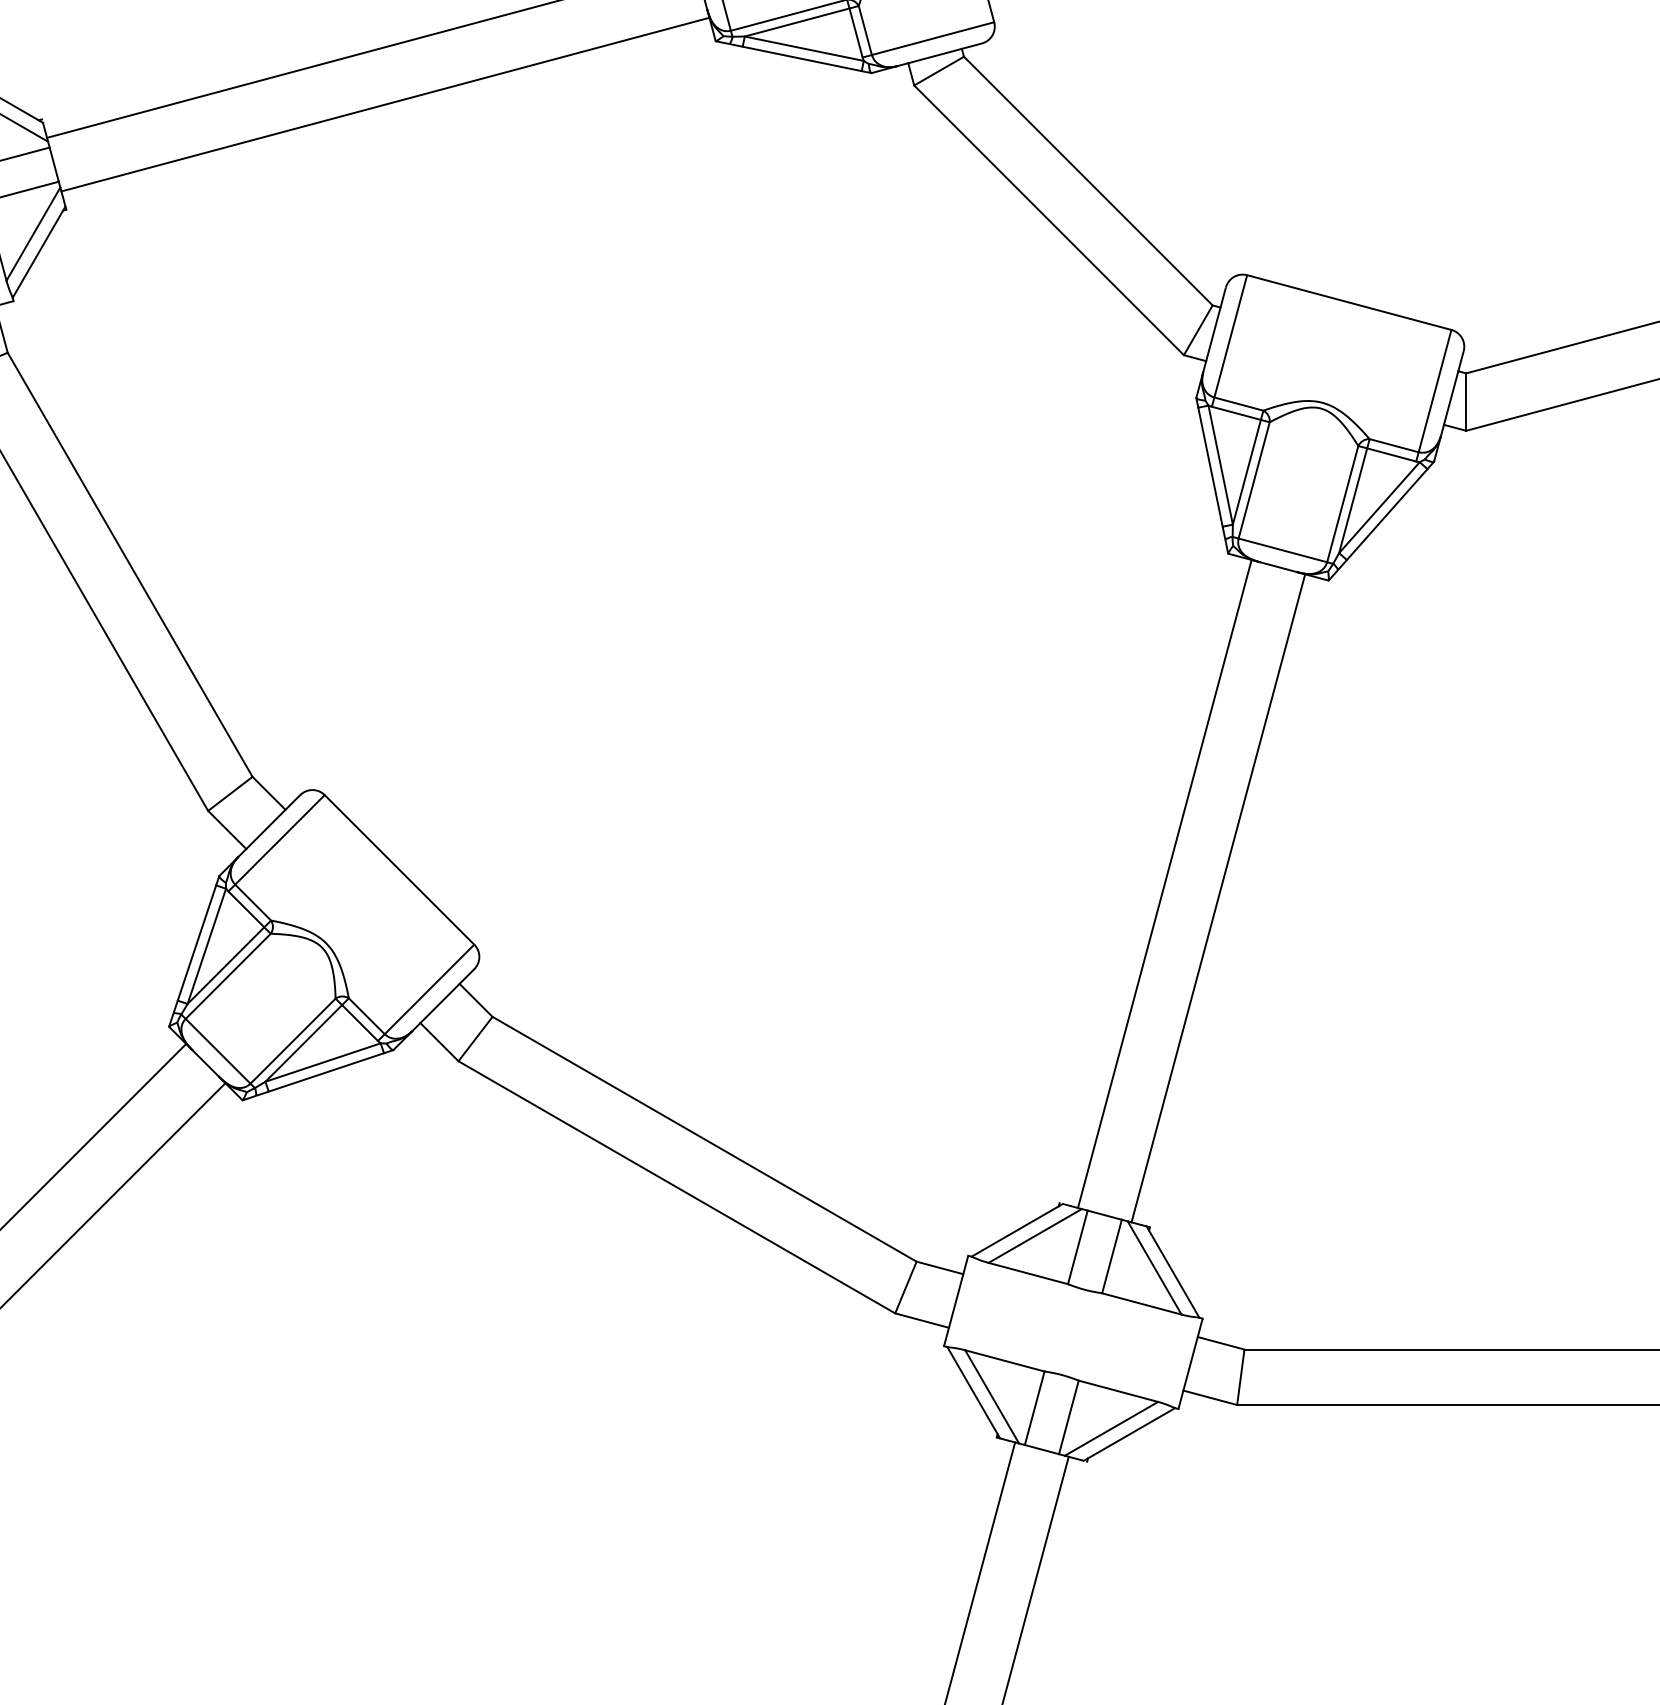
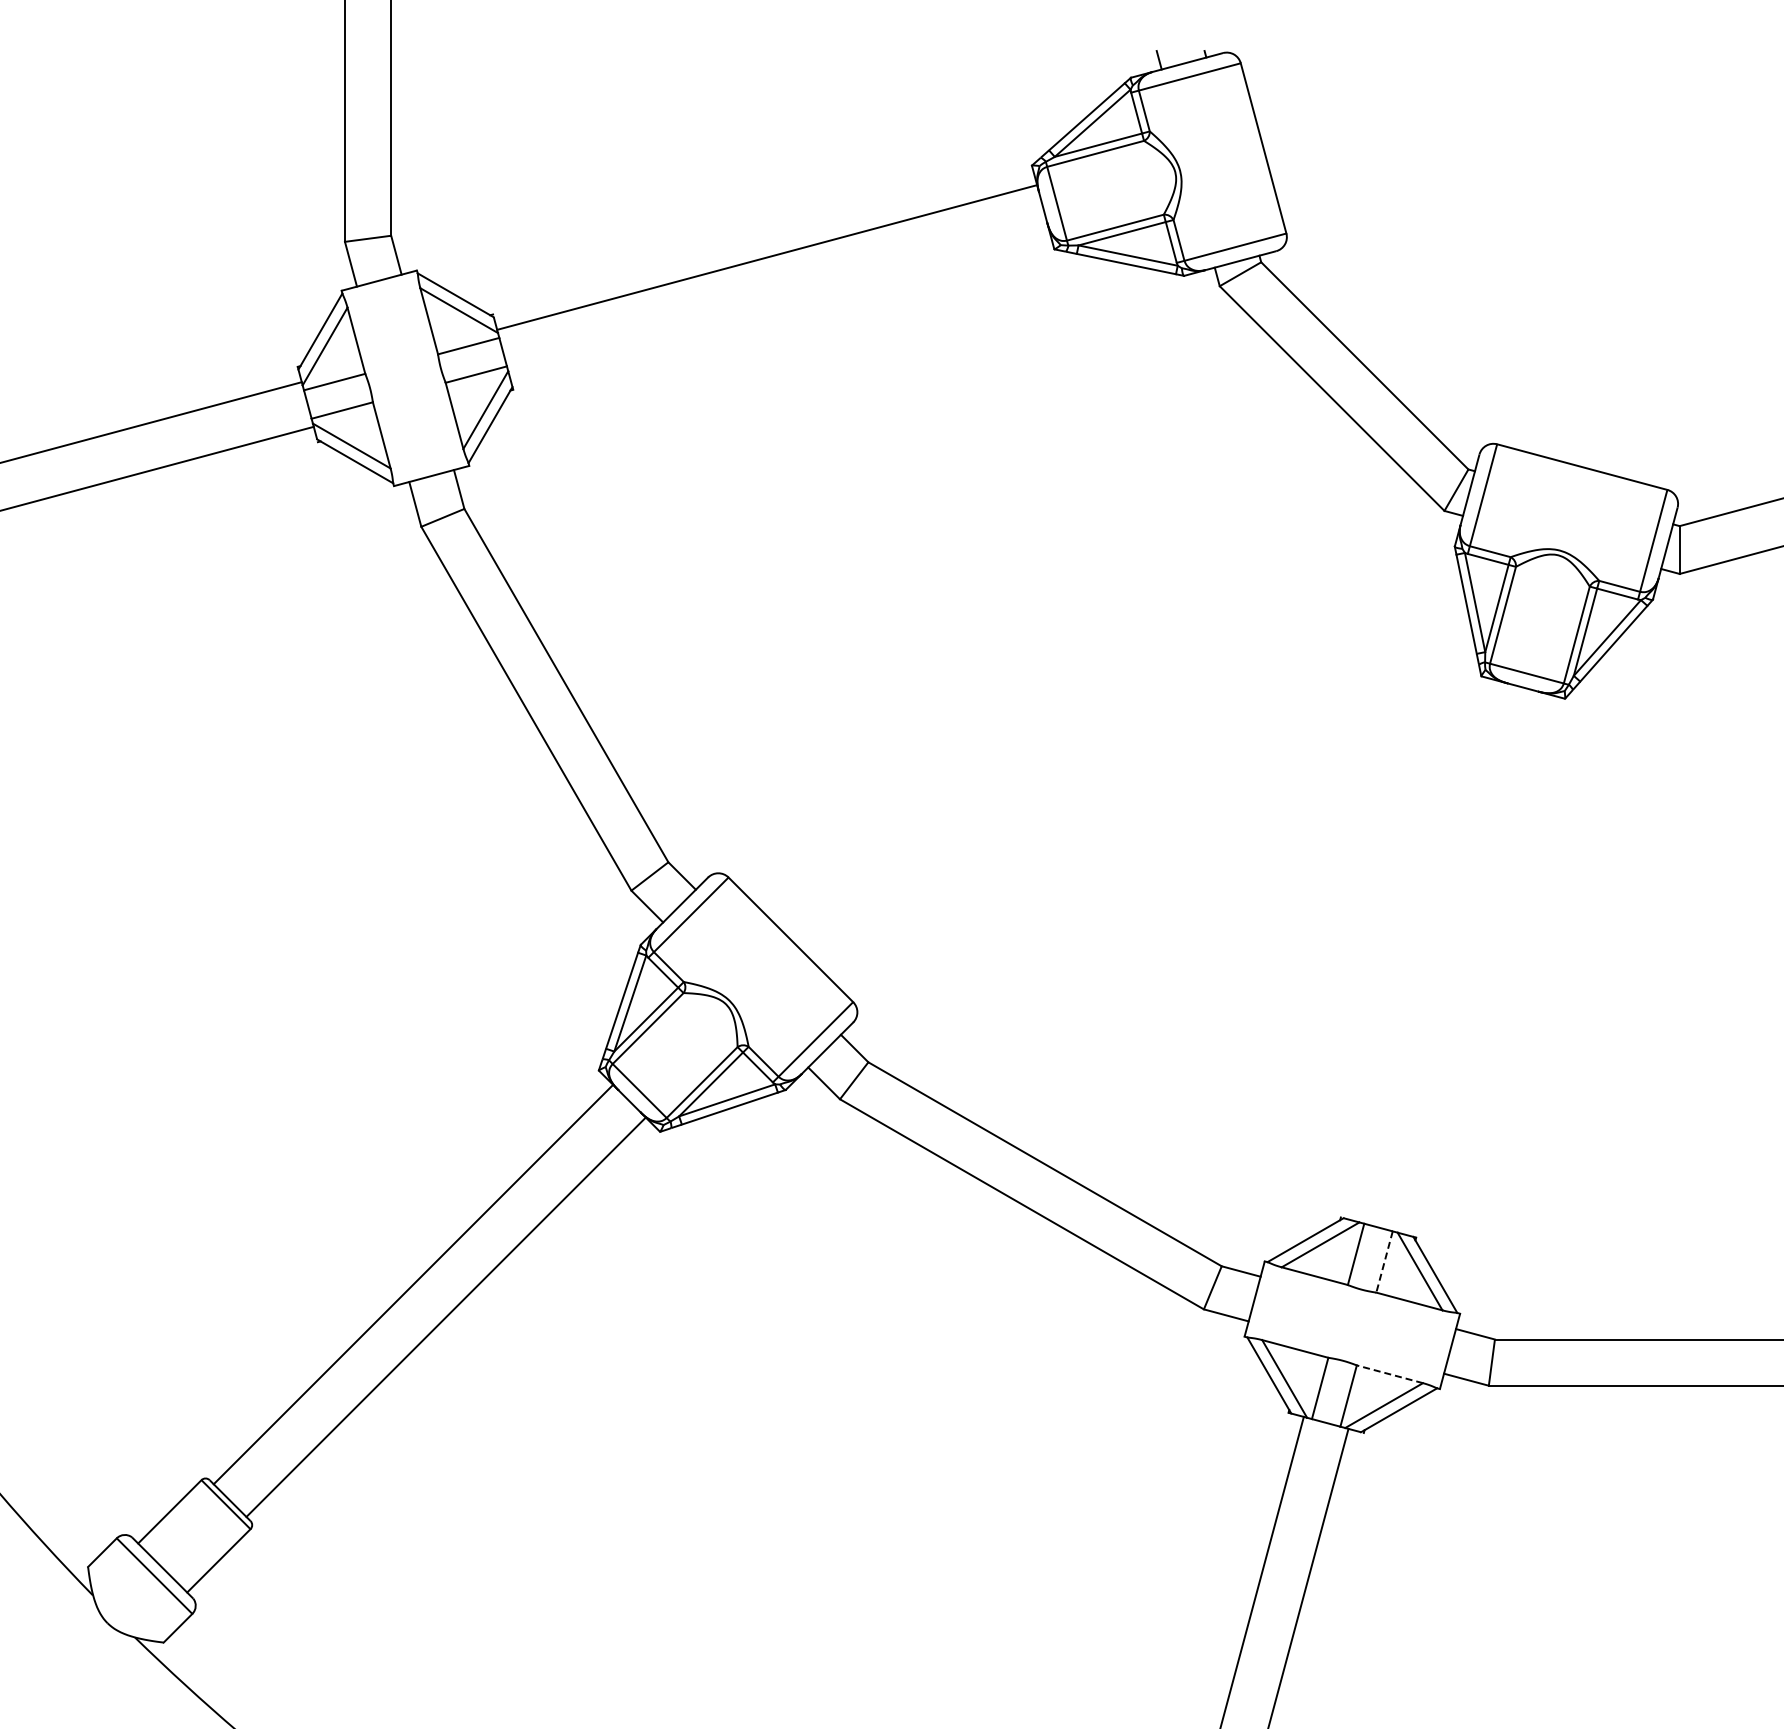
line: (385, 103) -> (779, 301), removed
line: (1164, 883) -> (1428, 951), removed
line: (1217, 898) -> (1472, 963), removed
line: (1111, 1257) -> (1384, 1262), solid -> dashed
line: (1117, 1391) -> (1389, 1374), solid -> dashed

